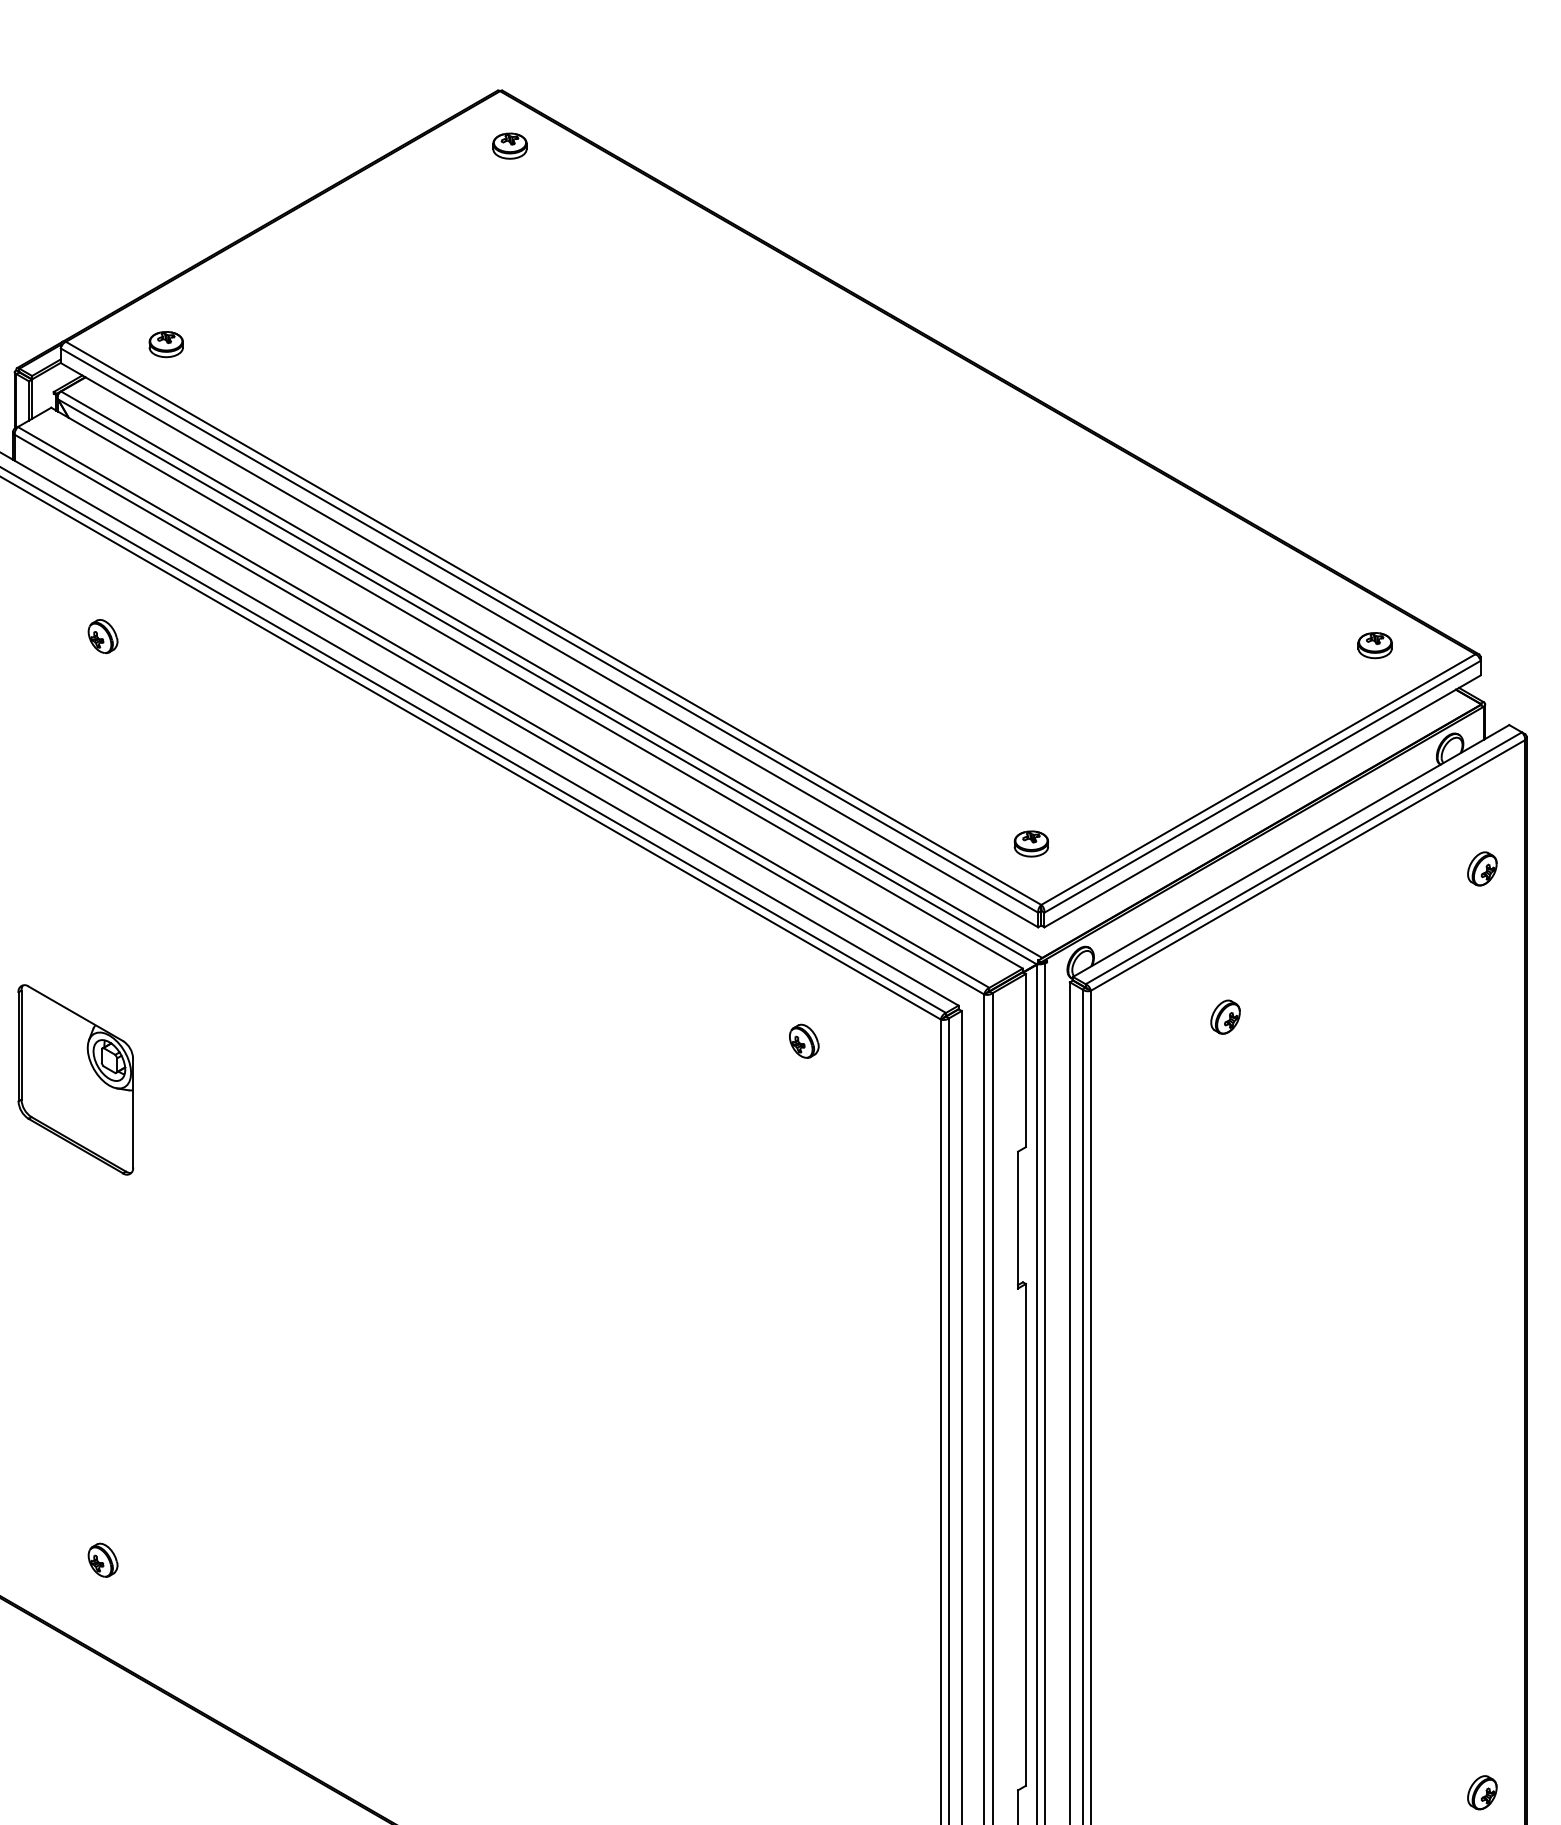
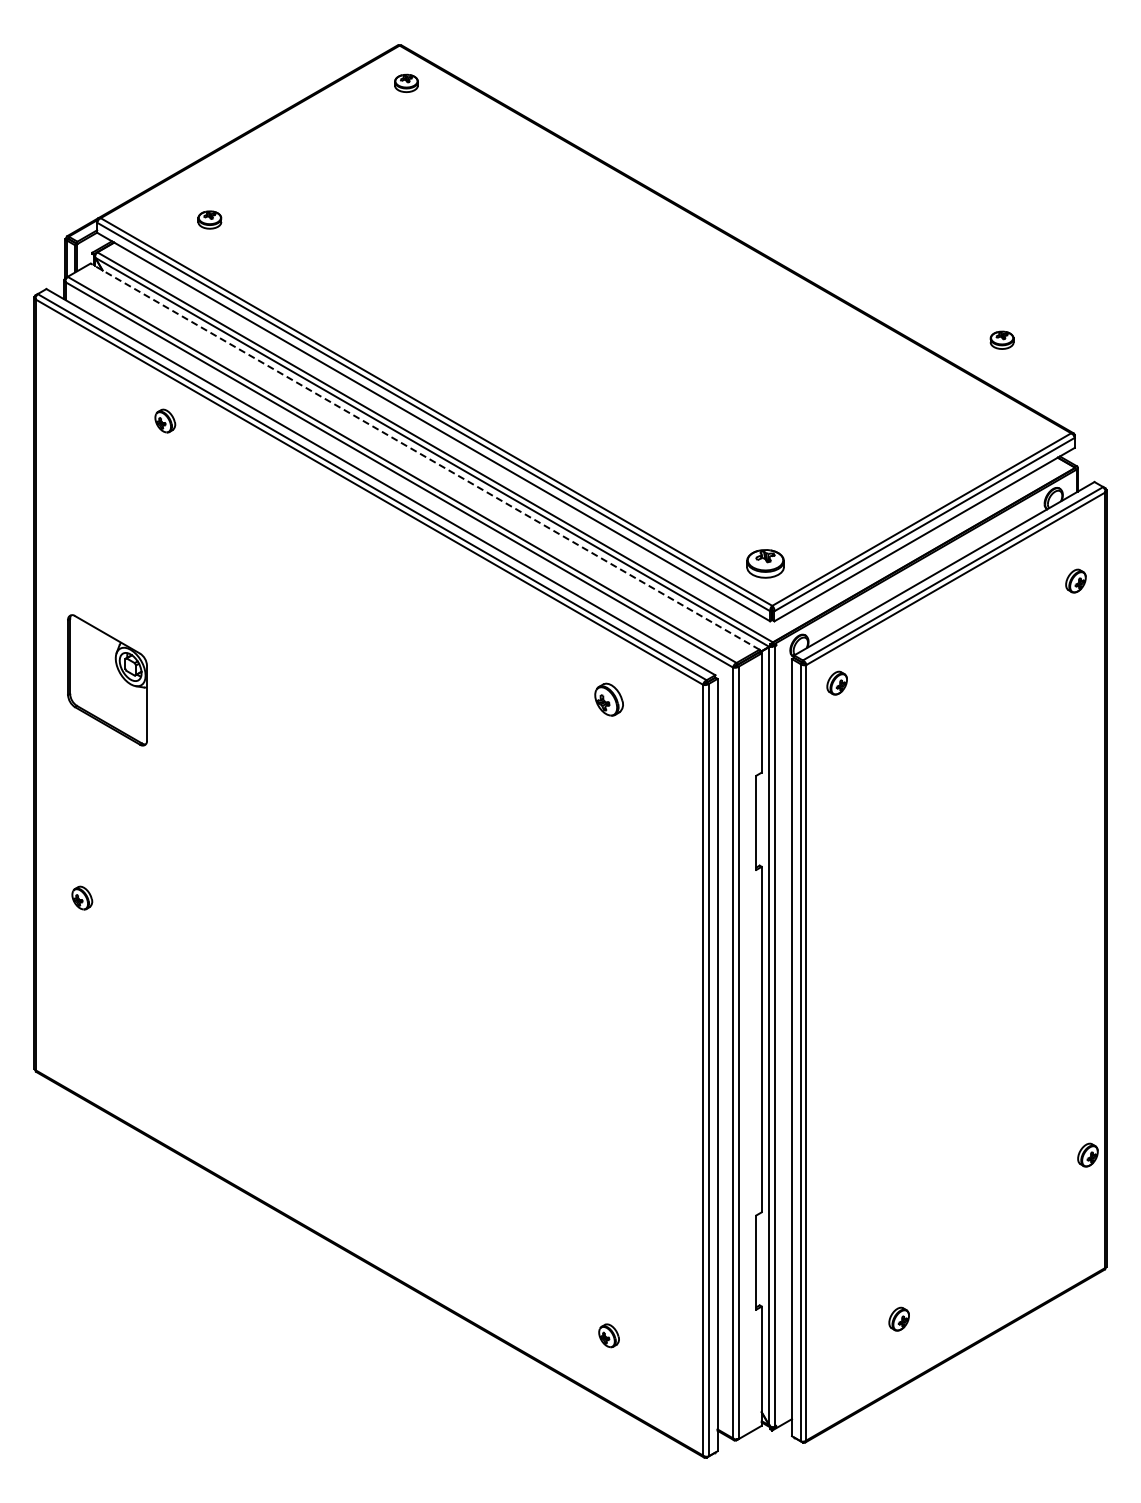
part: (165, 343) -> (209, 219), moved
part: (103, 635) -> (165, 420), moved
part: (1374, 644) -> (1001, 339), moved
line: (536, 687) -> (424, 456), solid -> dashed
part: (1031, 843) -> (765, 563), size x1.6
part: (1224, 1016) -> (836, 682), moved
part: (803, 1040) -> (608, 699), size x1.4
part: (75, 1080) -> (107, 680), moved
part: (103, 1559) -> (82, 897), moved
part: (1481, 1791) -> (1087, 1154), moved

